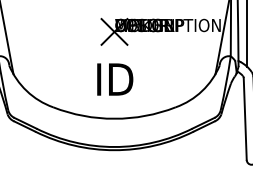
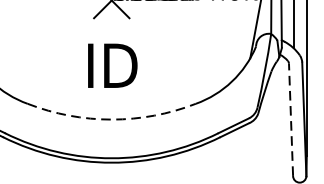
arc: (114, 118) -> (111, 119), solid -> dashed
line: (245, 118) -> (291, 119), solid -> dashed

